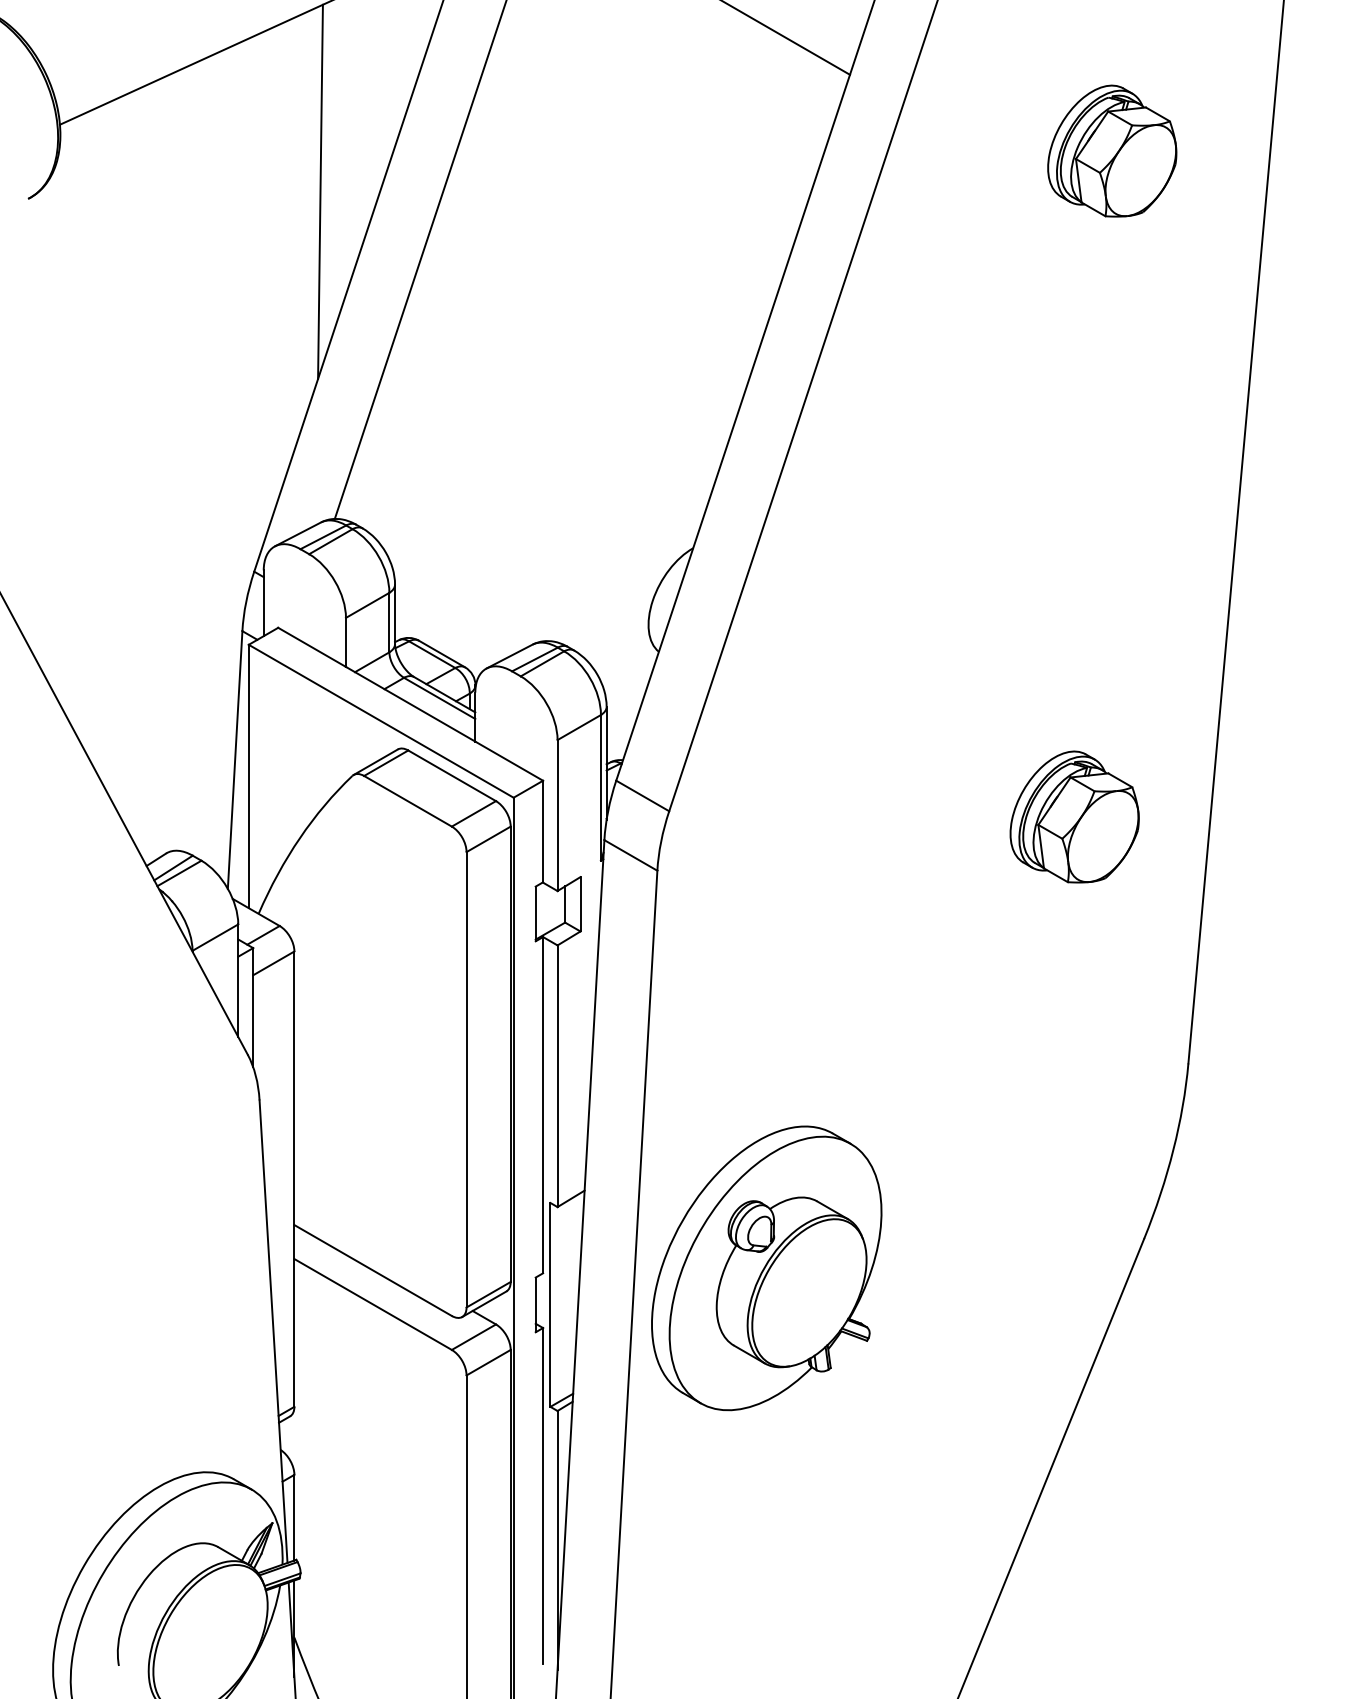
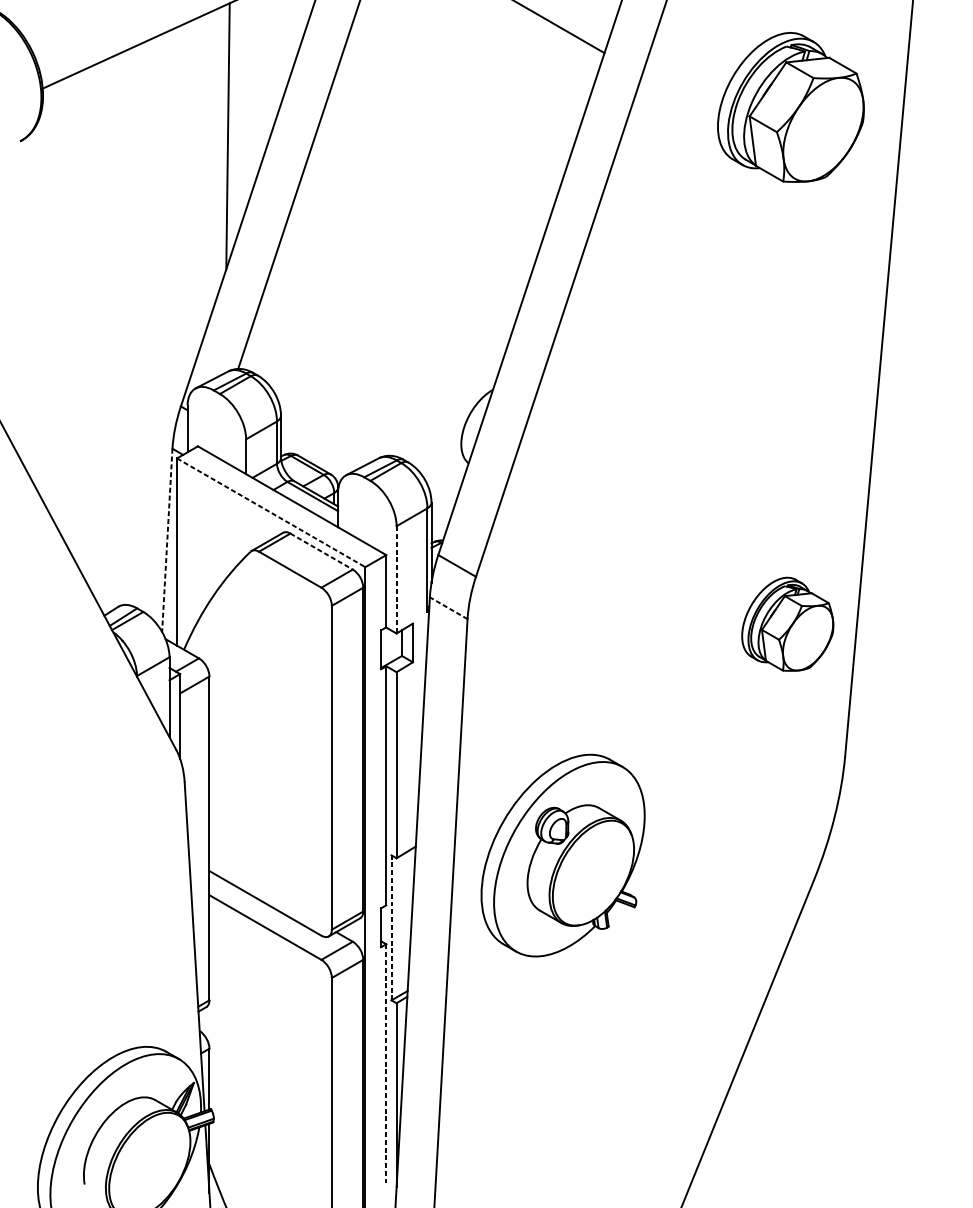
part: (1112, 150) -> (791, 106), size x1.6
line: (381, 721) -> (271, 512), solid -> dashed
line: (235, 760) -> (167, 540), solid -> dashed
line: (452, 775) -> (321, 551), solid -> dashed
line: (557, 816) -> (396, 580), solid -> dashed
part: (1074, 816) -> (787, 623), moved
line: (630, 855) -> (448, 608), solid -> dashed
part: (766, 1268) -> (562, 855), moved
line: (550, 1304) -> (391, 927), solid -> dashed
line: (543, 1496) -> (386, 1064), solid -> dashed

